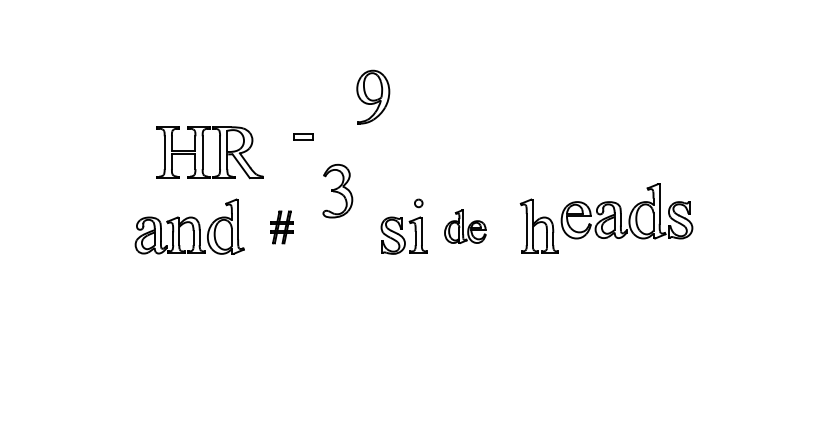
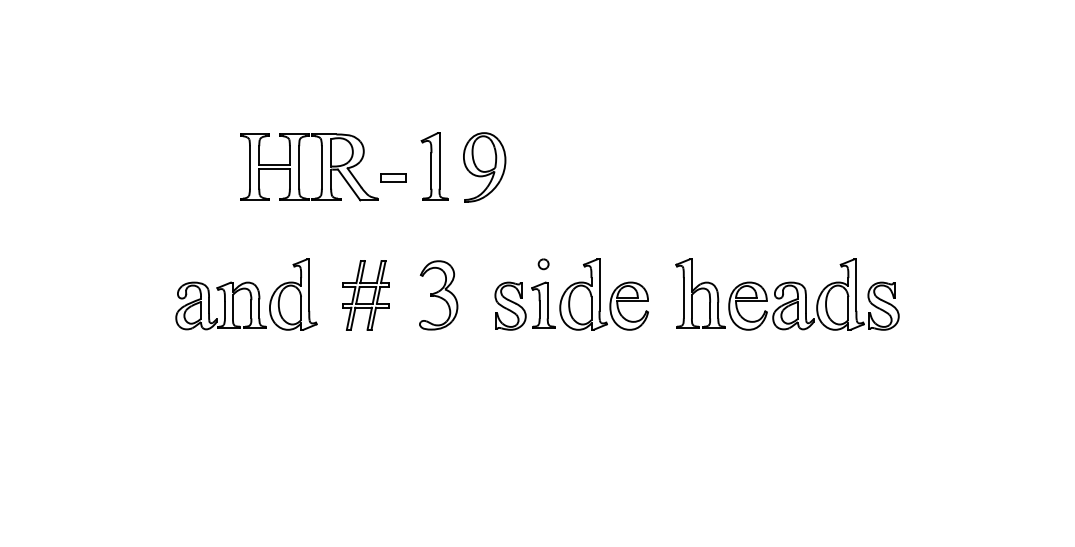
part: (373, 97) -> (484, 167), moved
part: (334, 128) -> (434, 166), added
part: (202, 152) -> (299, 167), moved
part: (337, 191) -> (438, 295), moved
part: (626, 211) -> (813, 294), moved
part: (464, 226) -> (603, 294), size x1.67
part: (281, 227) -> (365, 295), size x1.67

